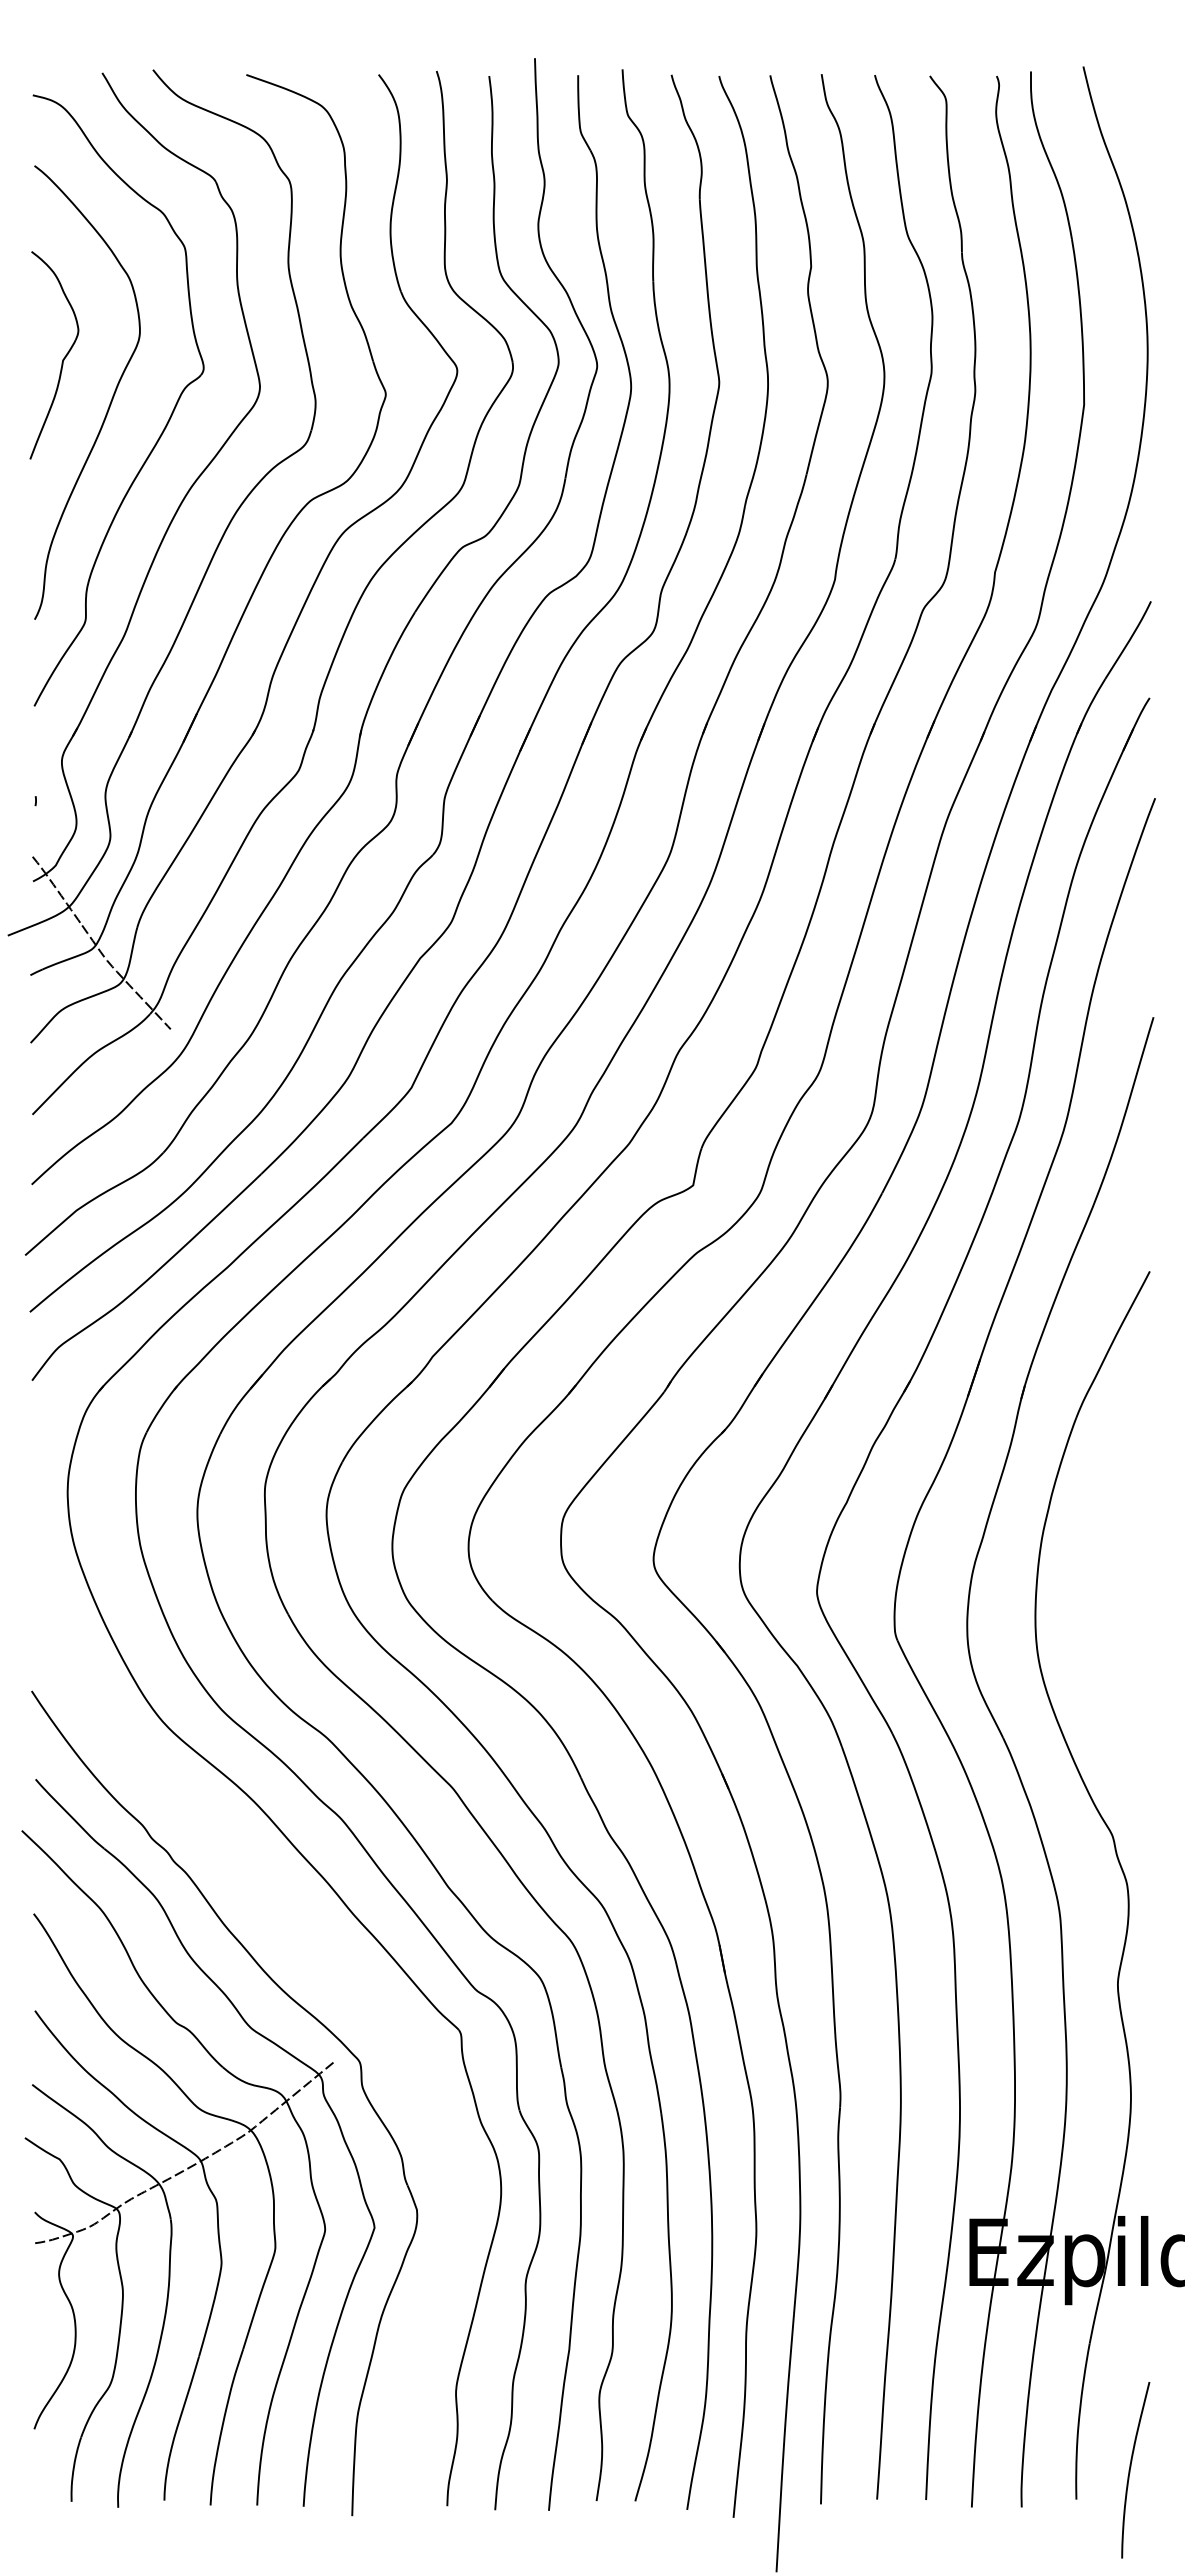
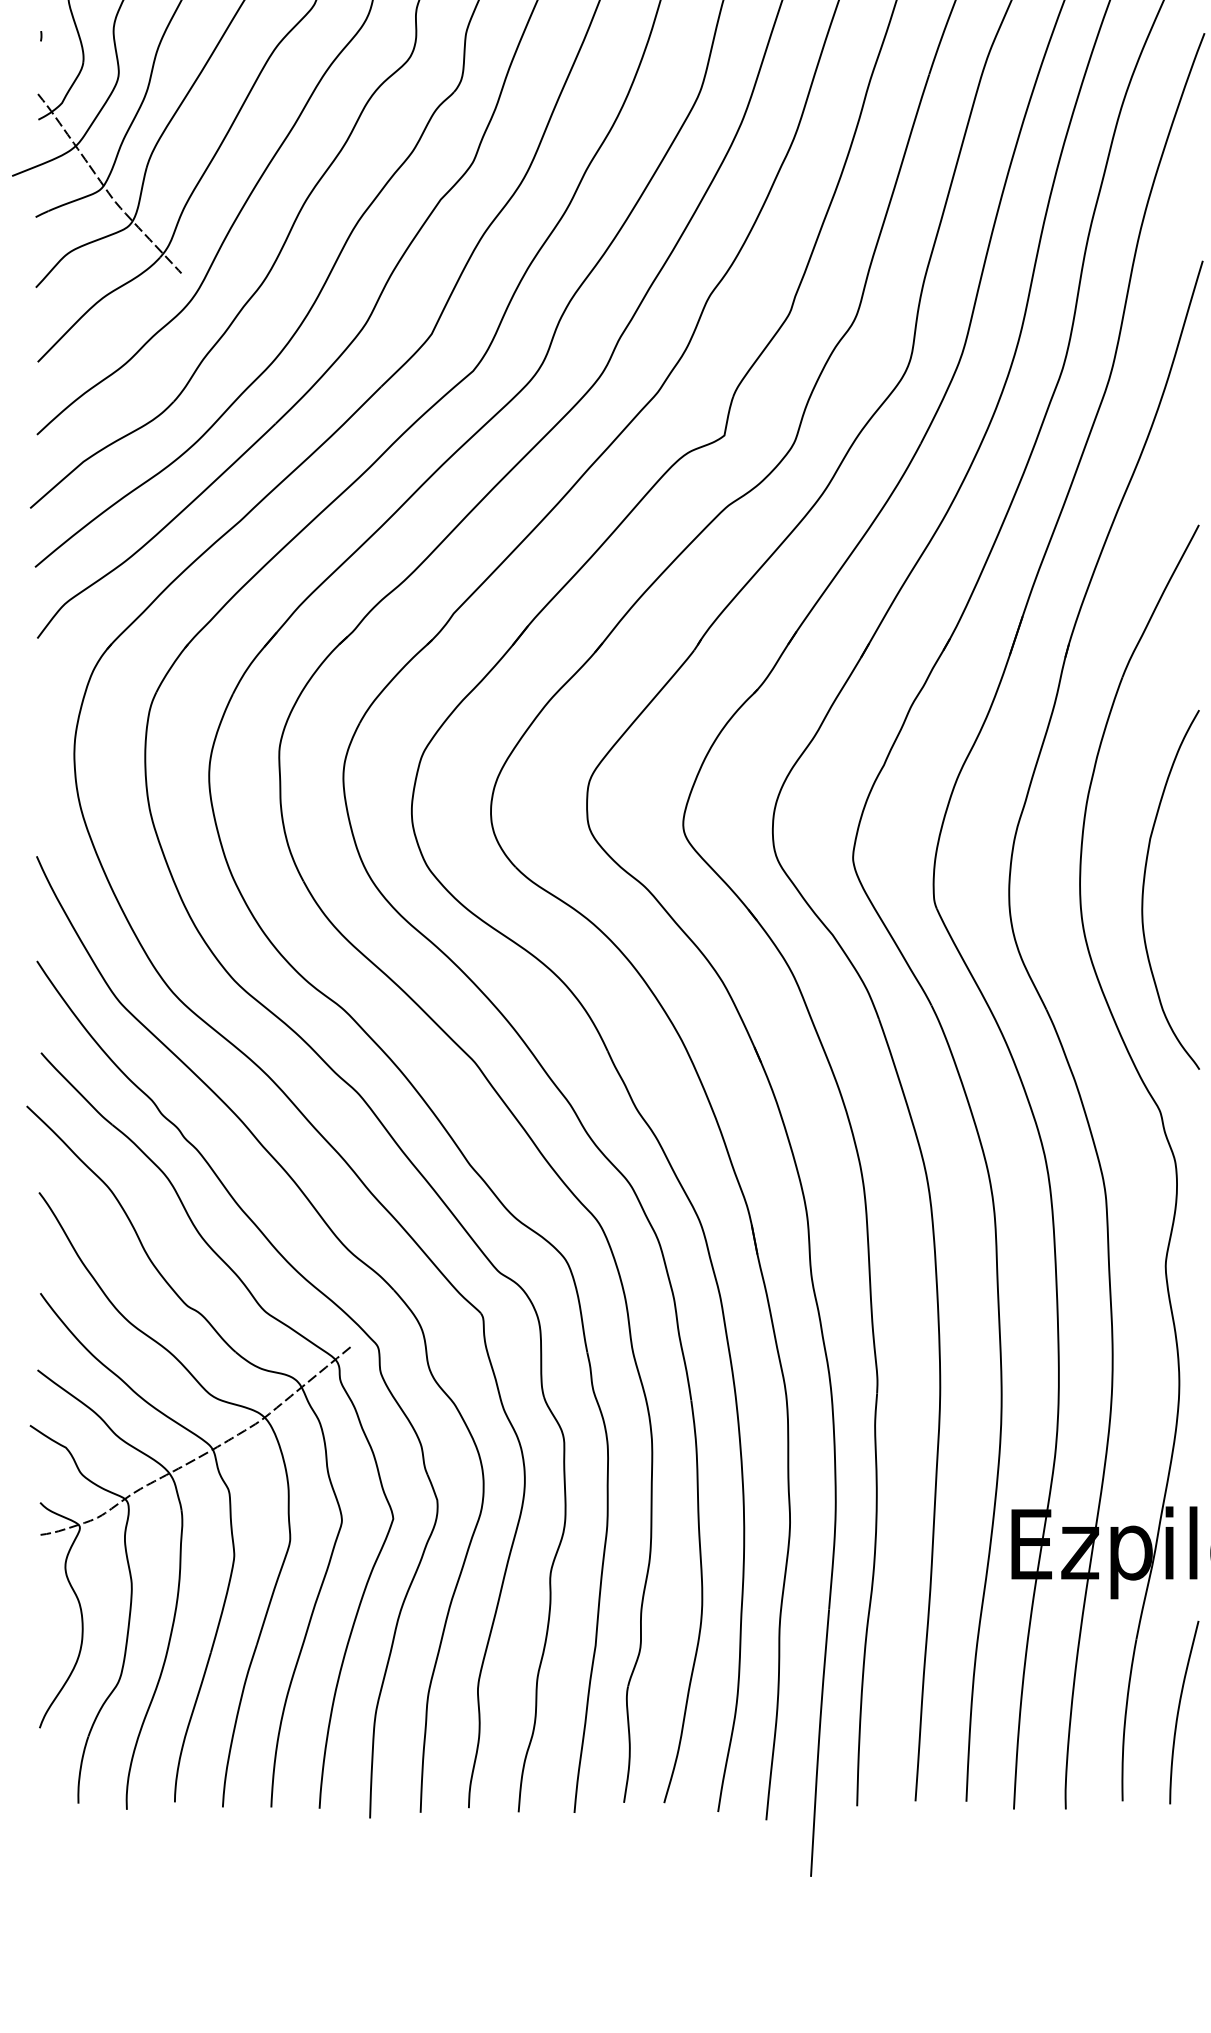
curve: (1097, 1621) -> (1144, 888), added
part: (328, 1967) -> (345, 1248), added
curve: (1131, 2467) -> (1179, 1709), moved

